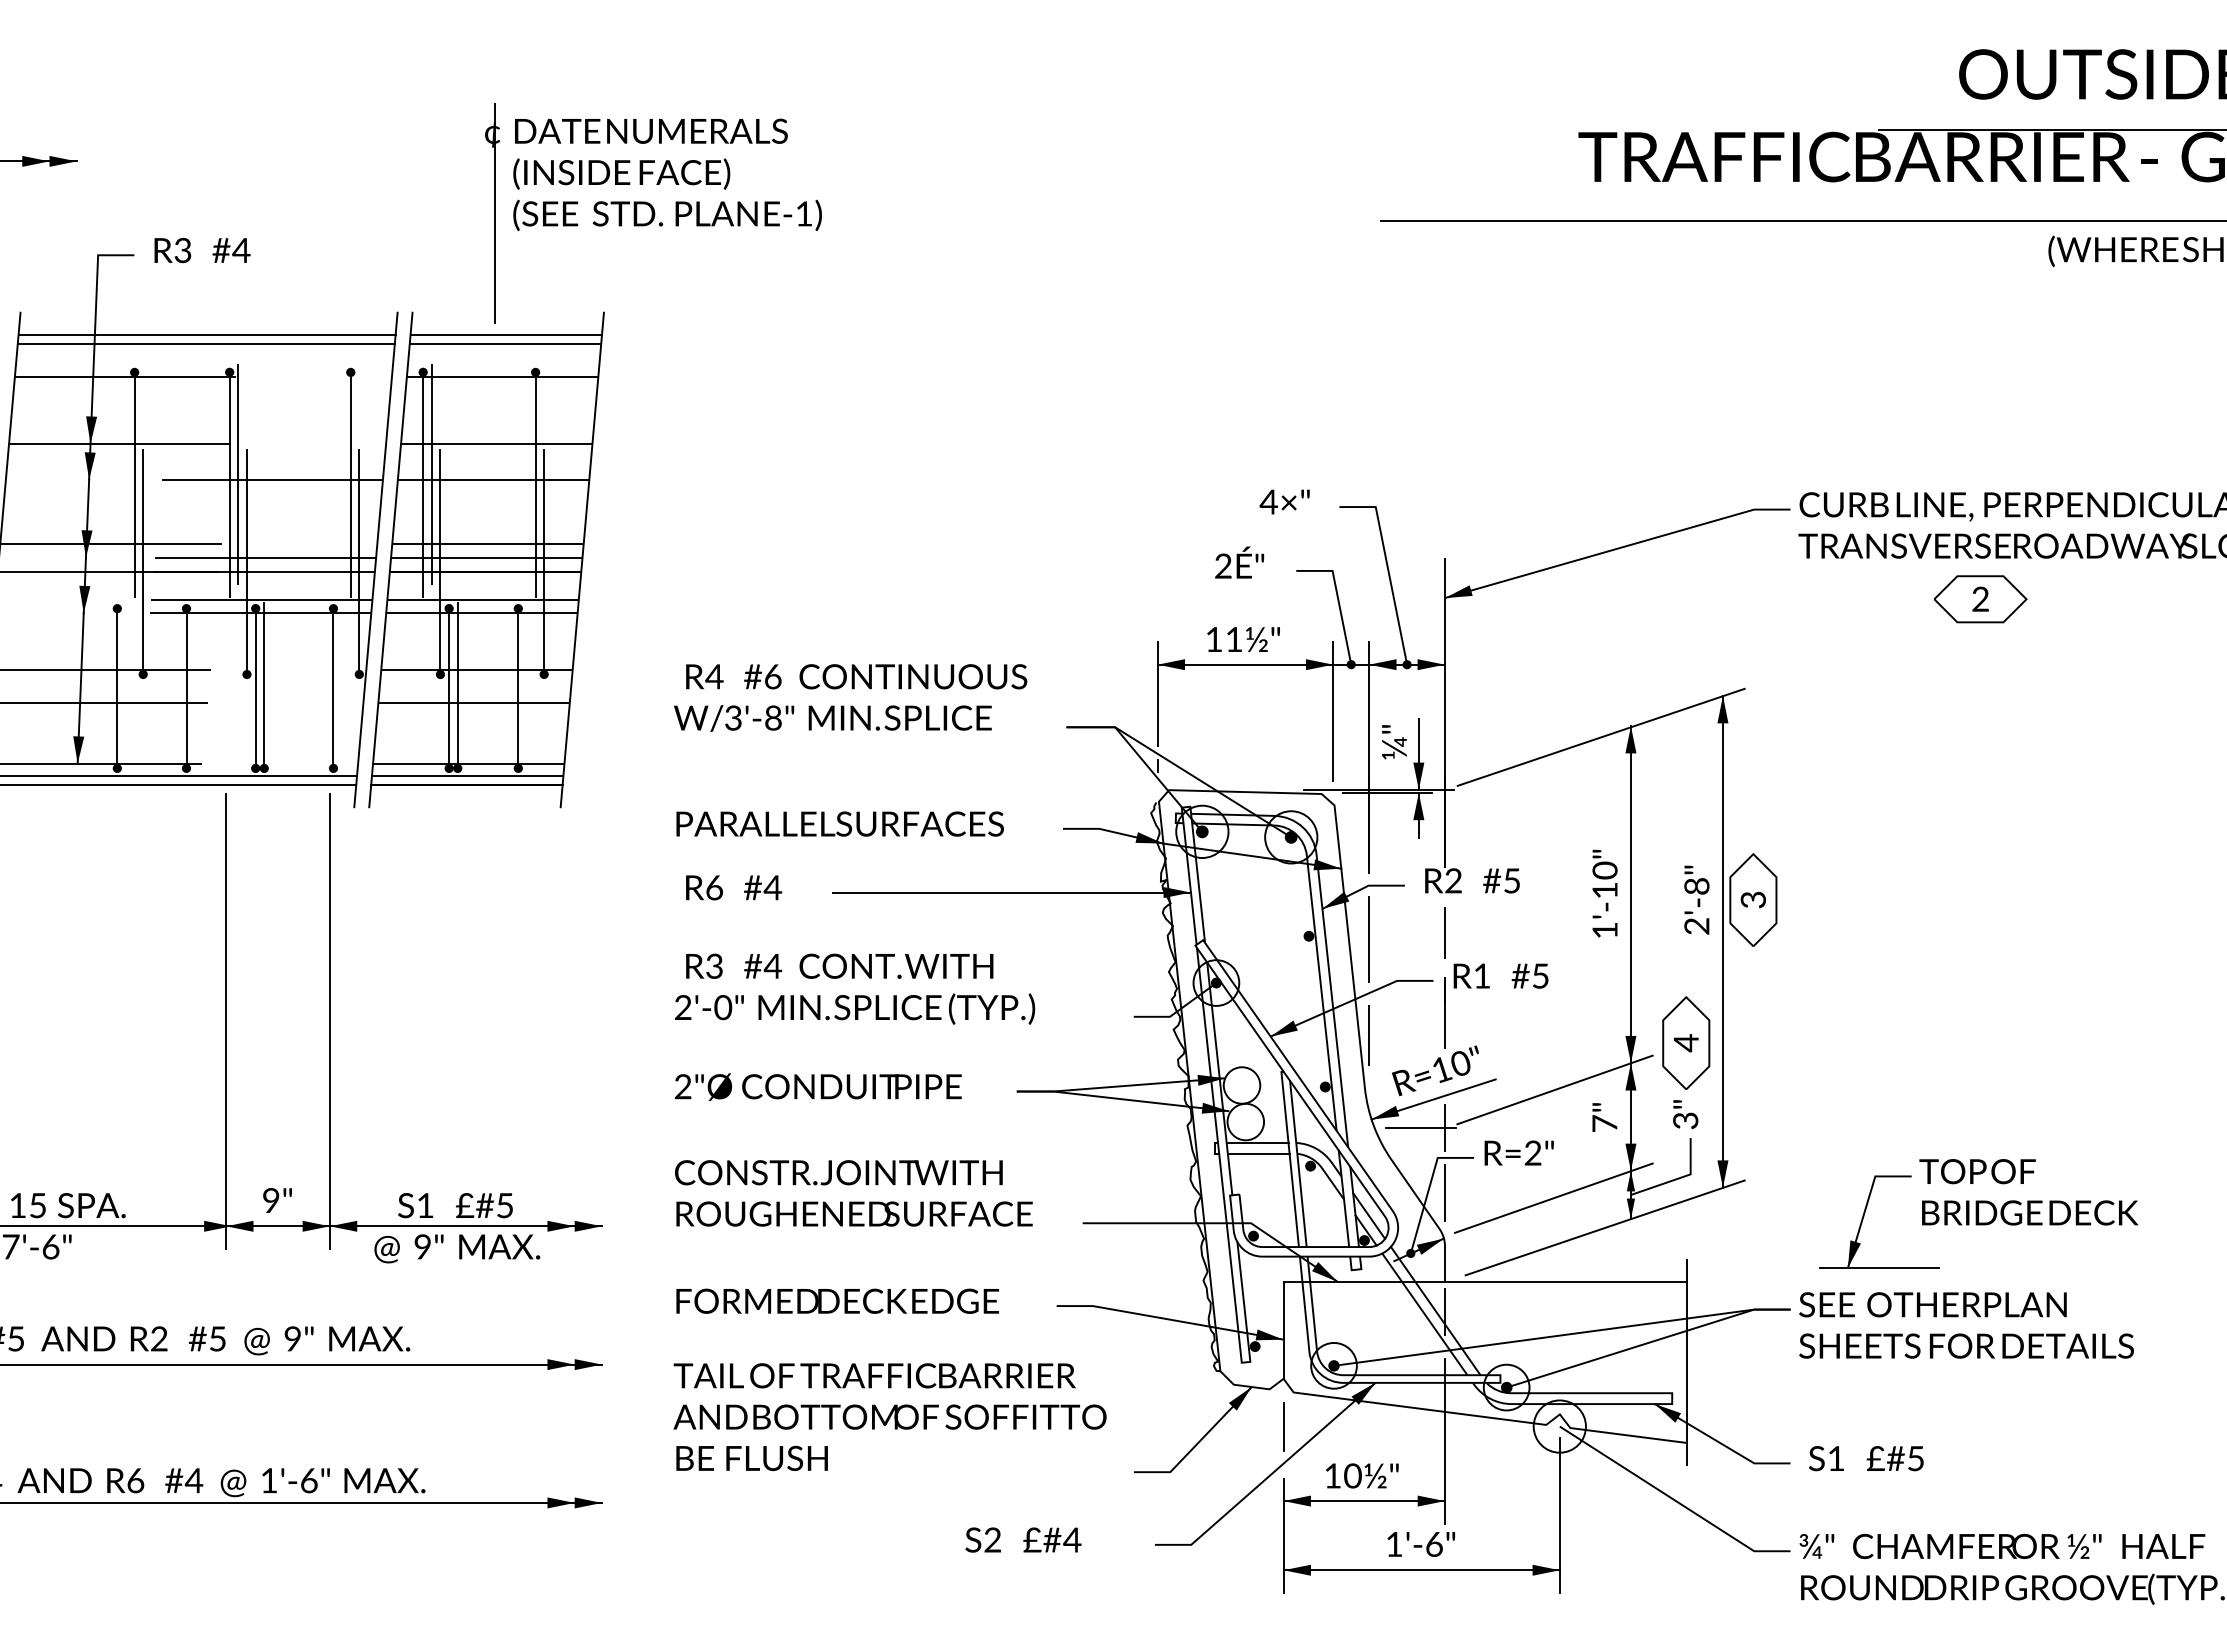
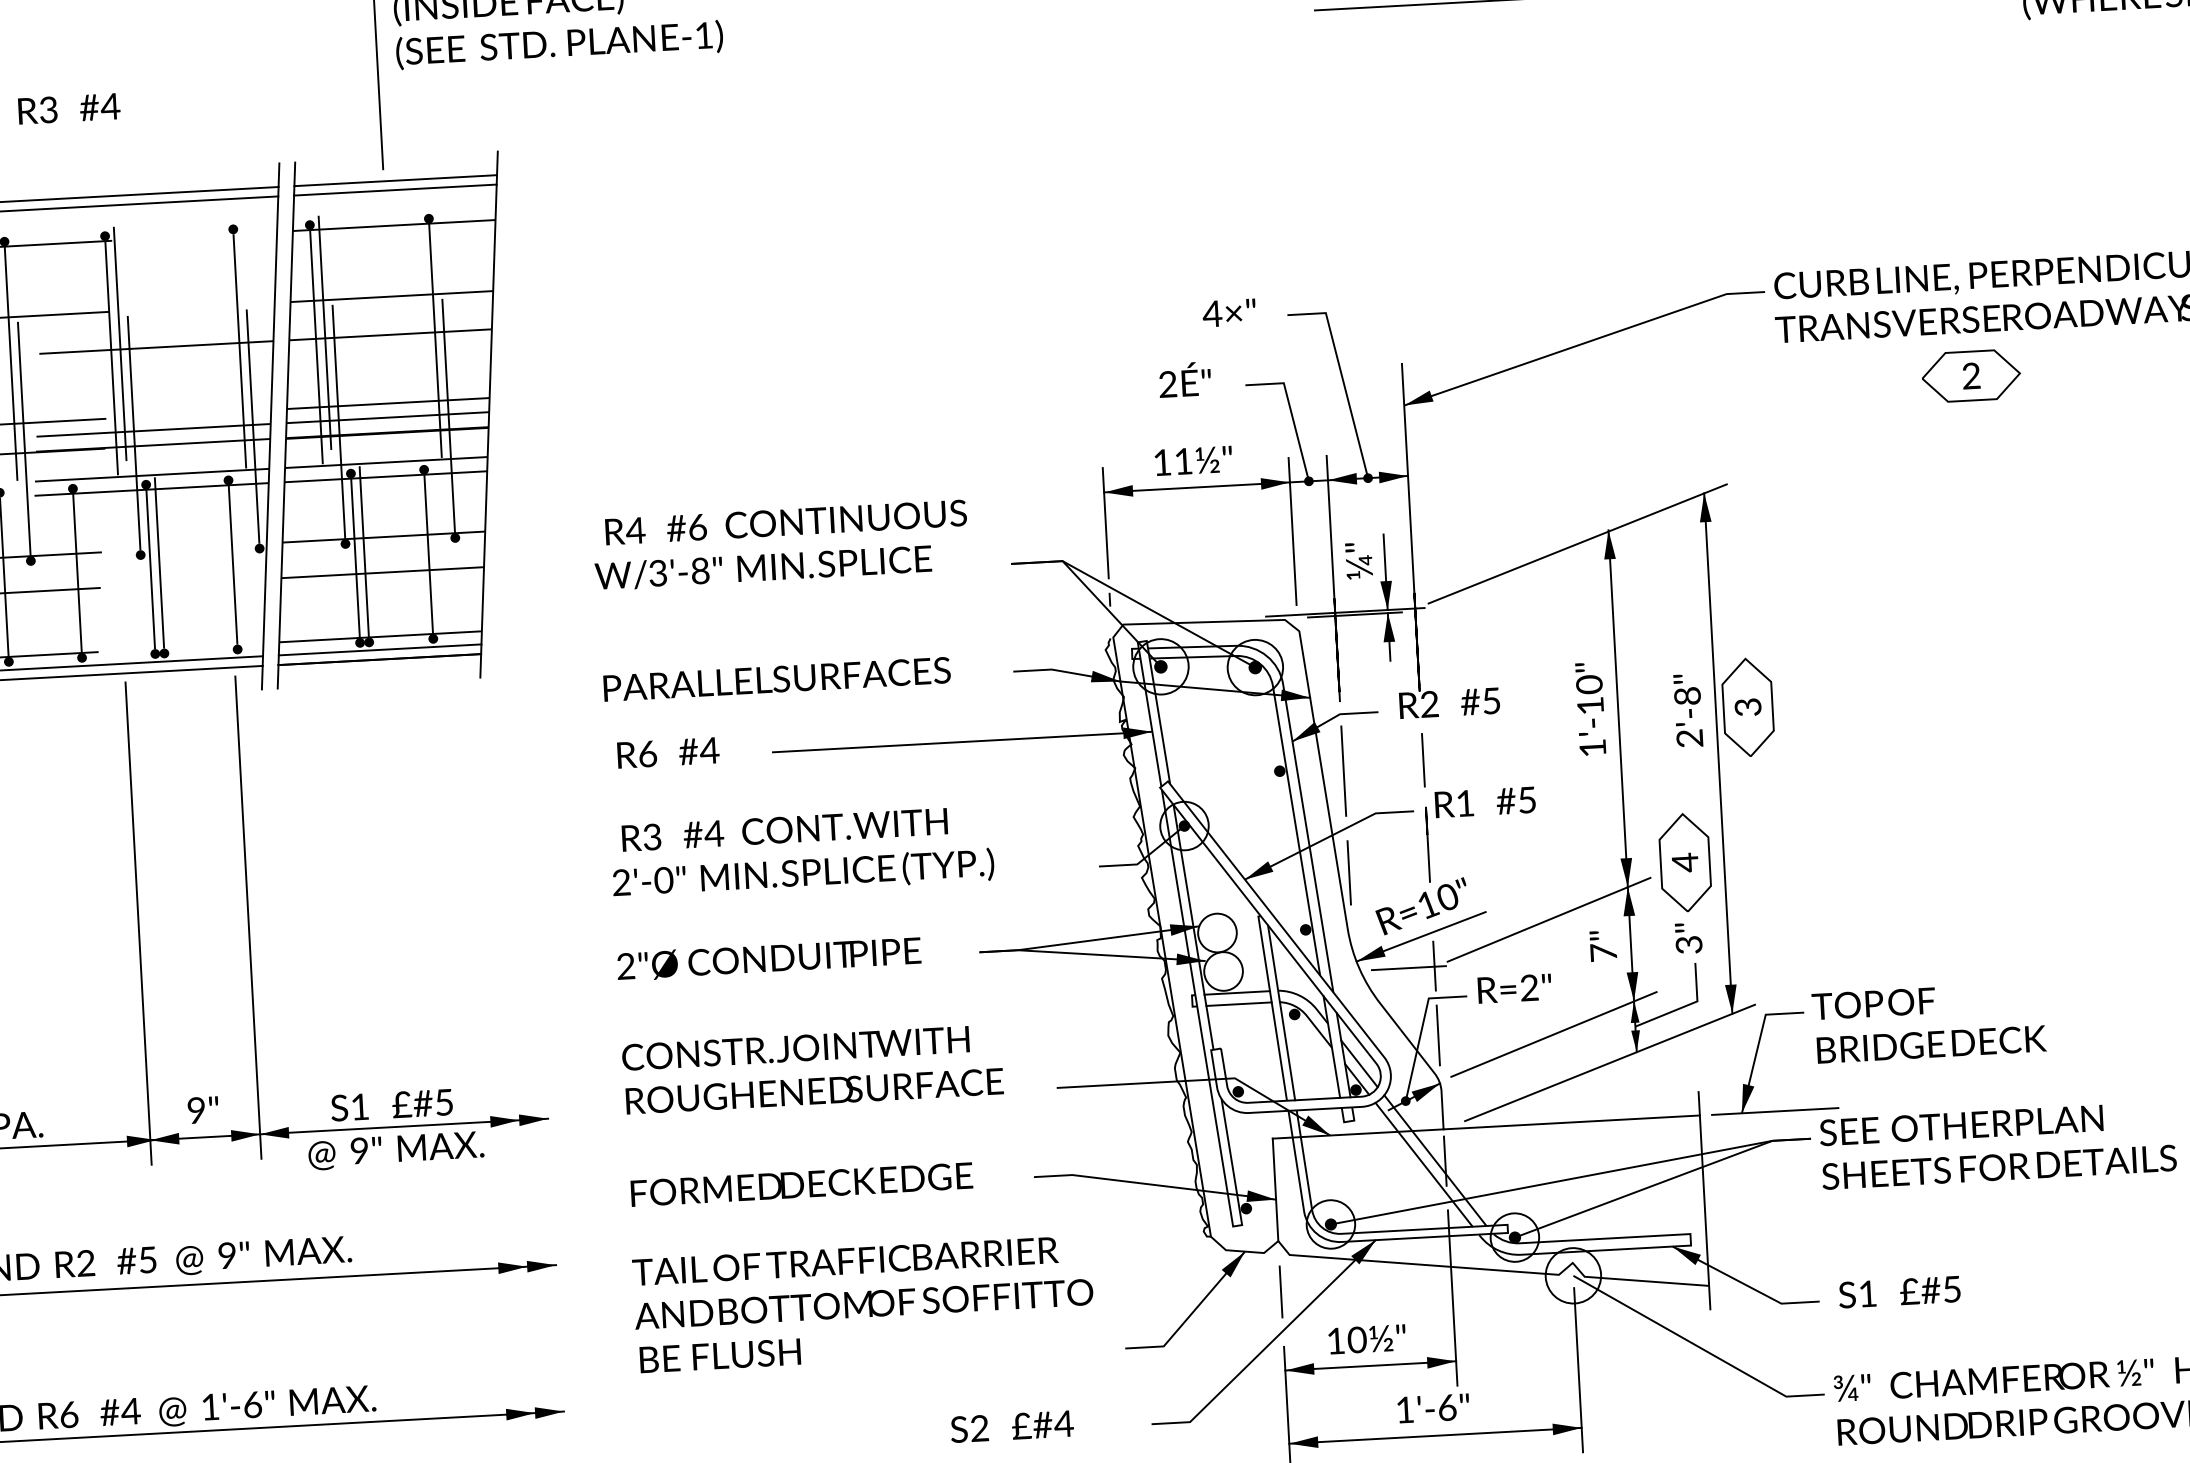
part: (1978, 1213) -> (1877, 1048), moved

